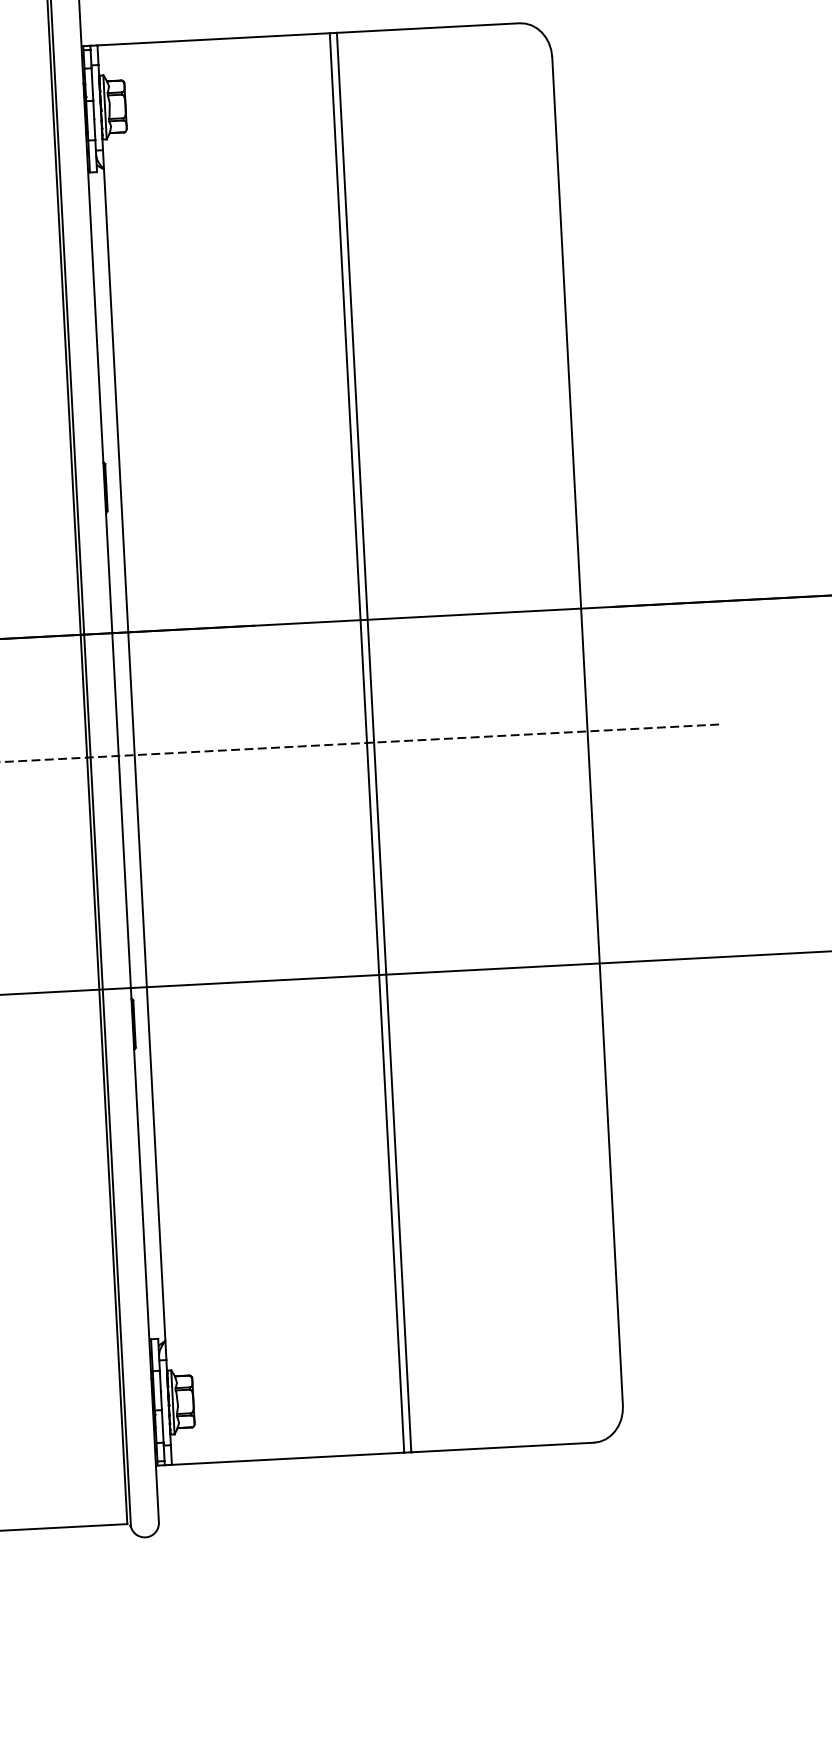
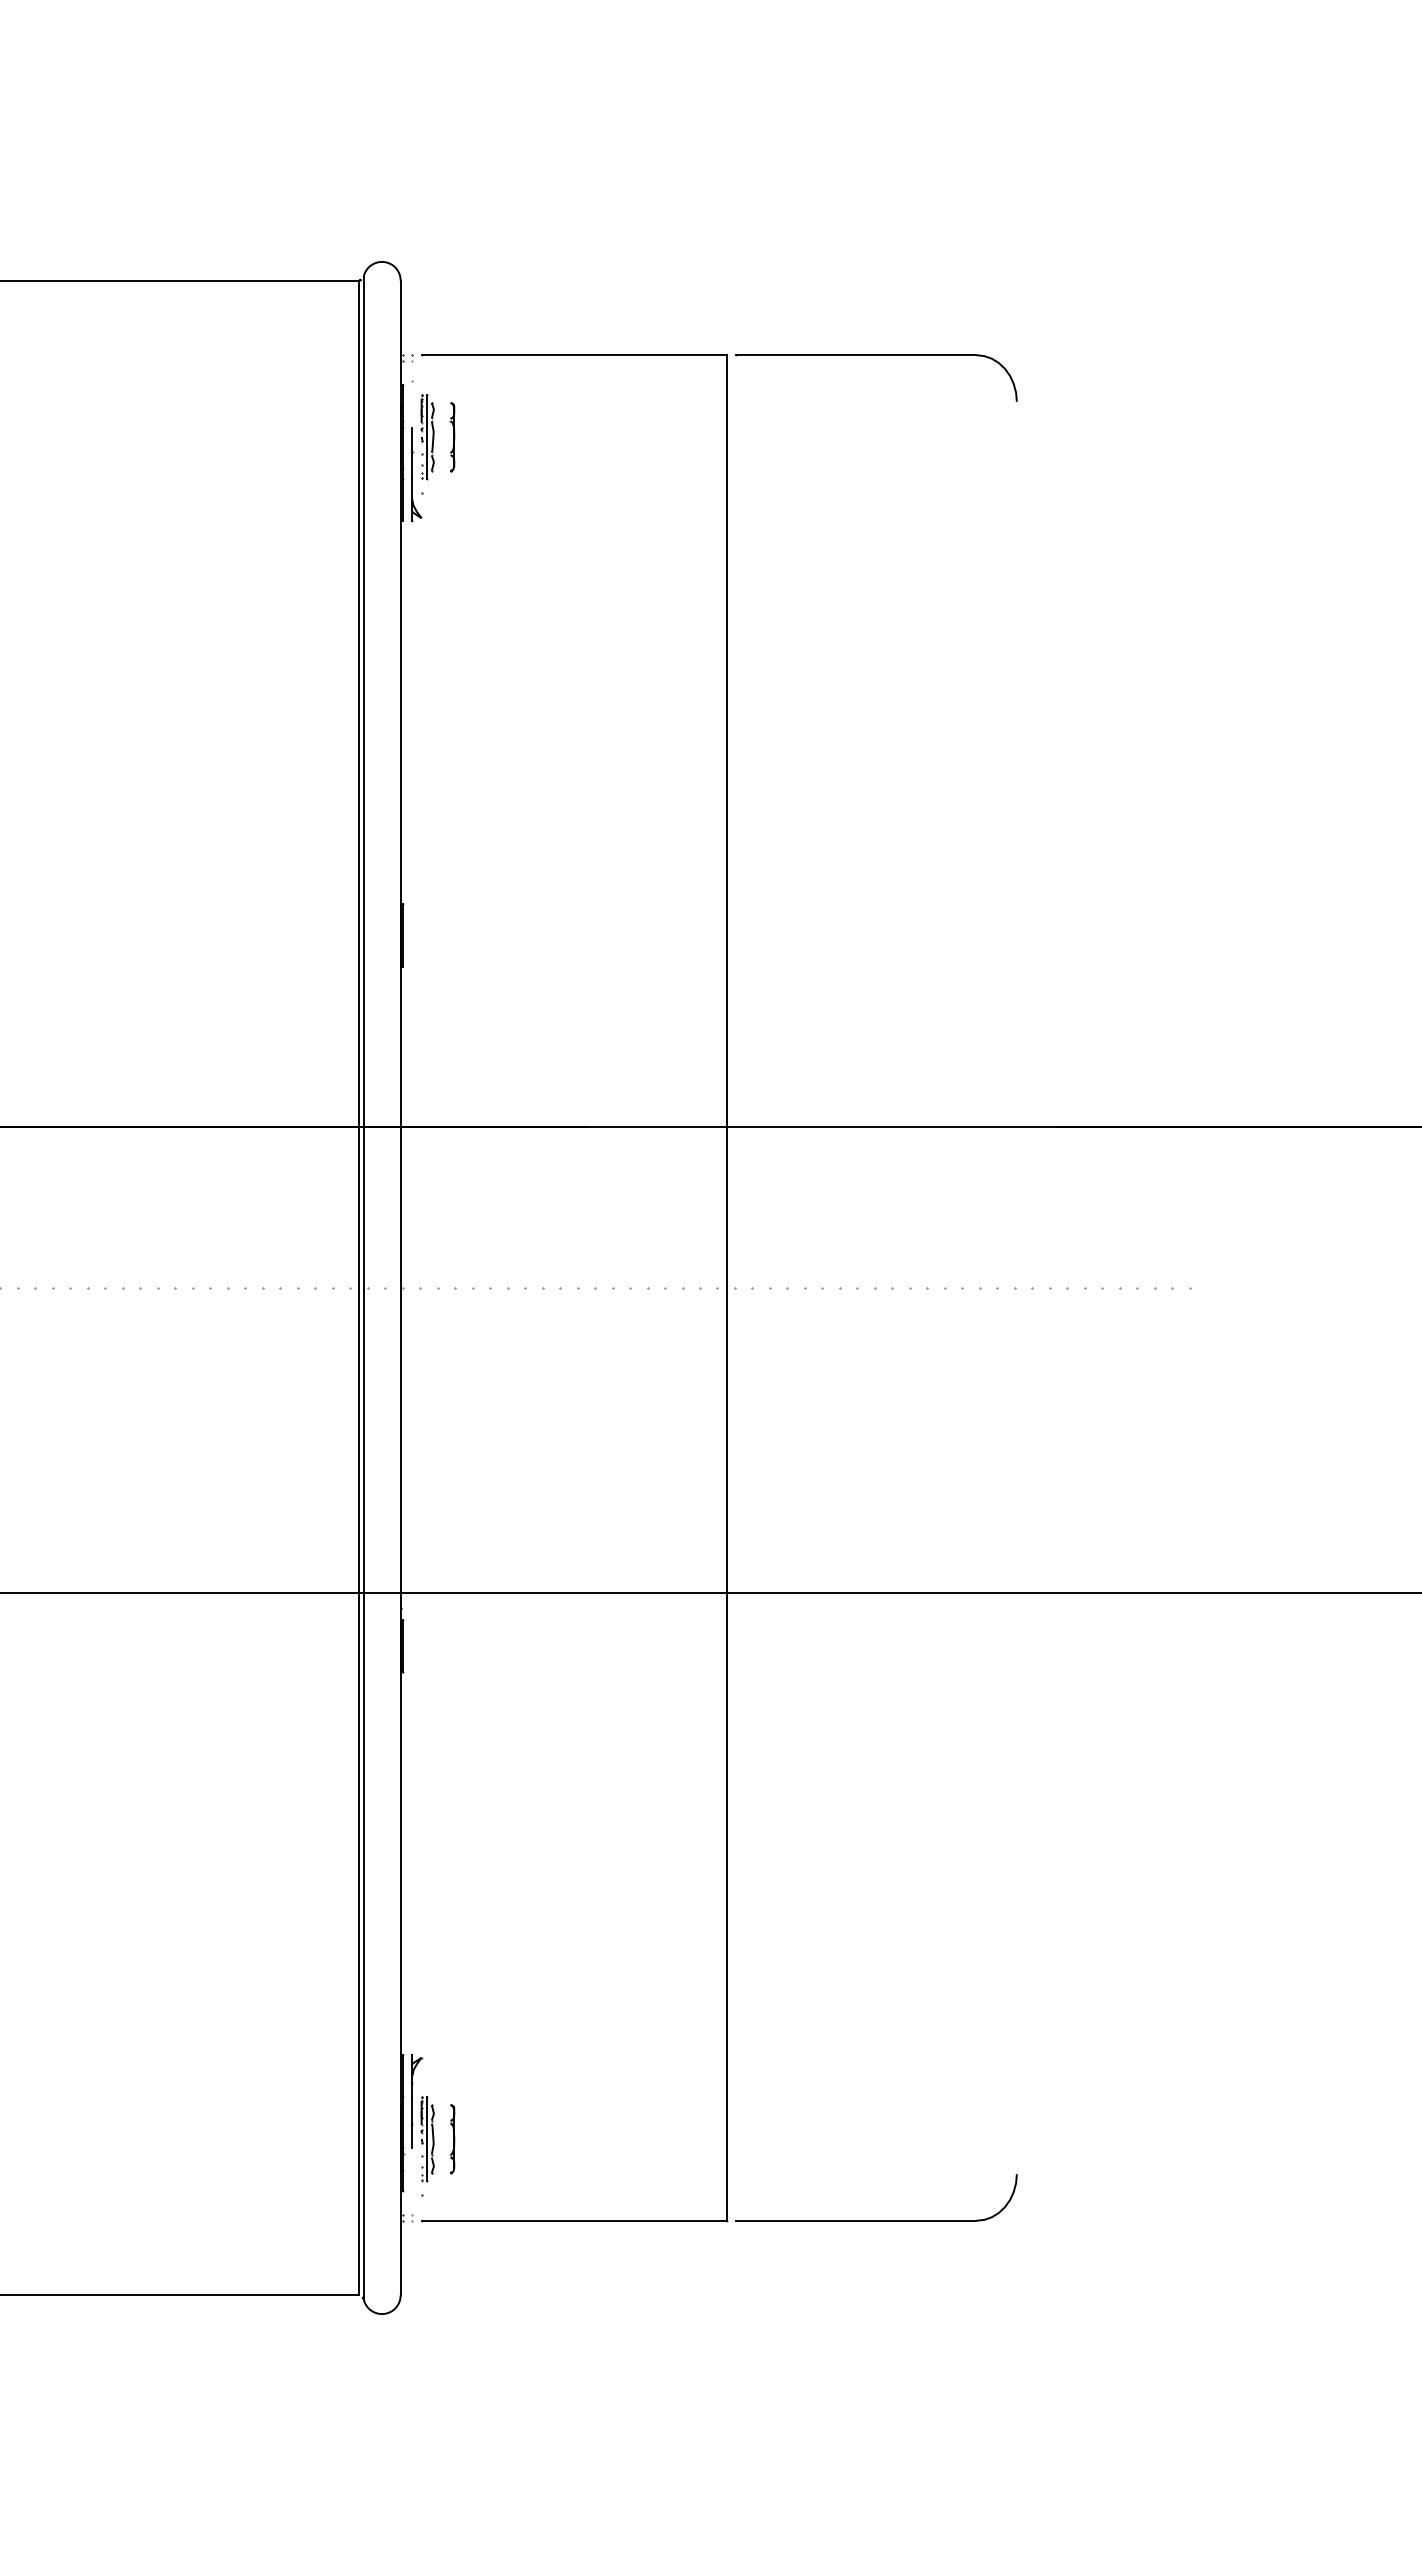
line: (92, 84) -> (412, 405), removed
line: (100, 107) -> (421, 436), removed
line: (587, 731) -> (1016, 1287), removed
line: (374, 742) -> (736, 1287), removed
line: (134, 754) -> (421, 1287), removed
line: (168, 1402) -> (421, 2138), removed
line: (162, 1426) -> (412, 2169), removed

